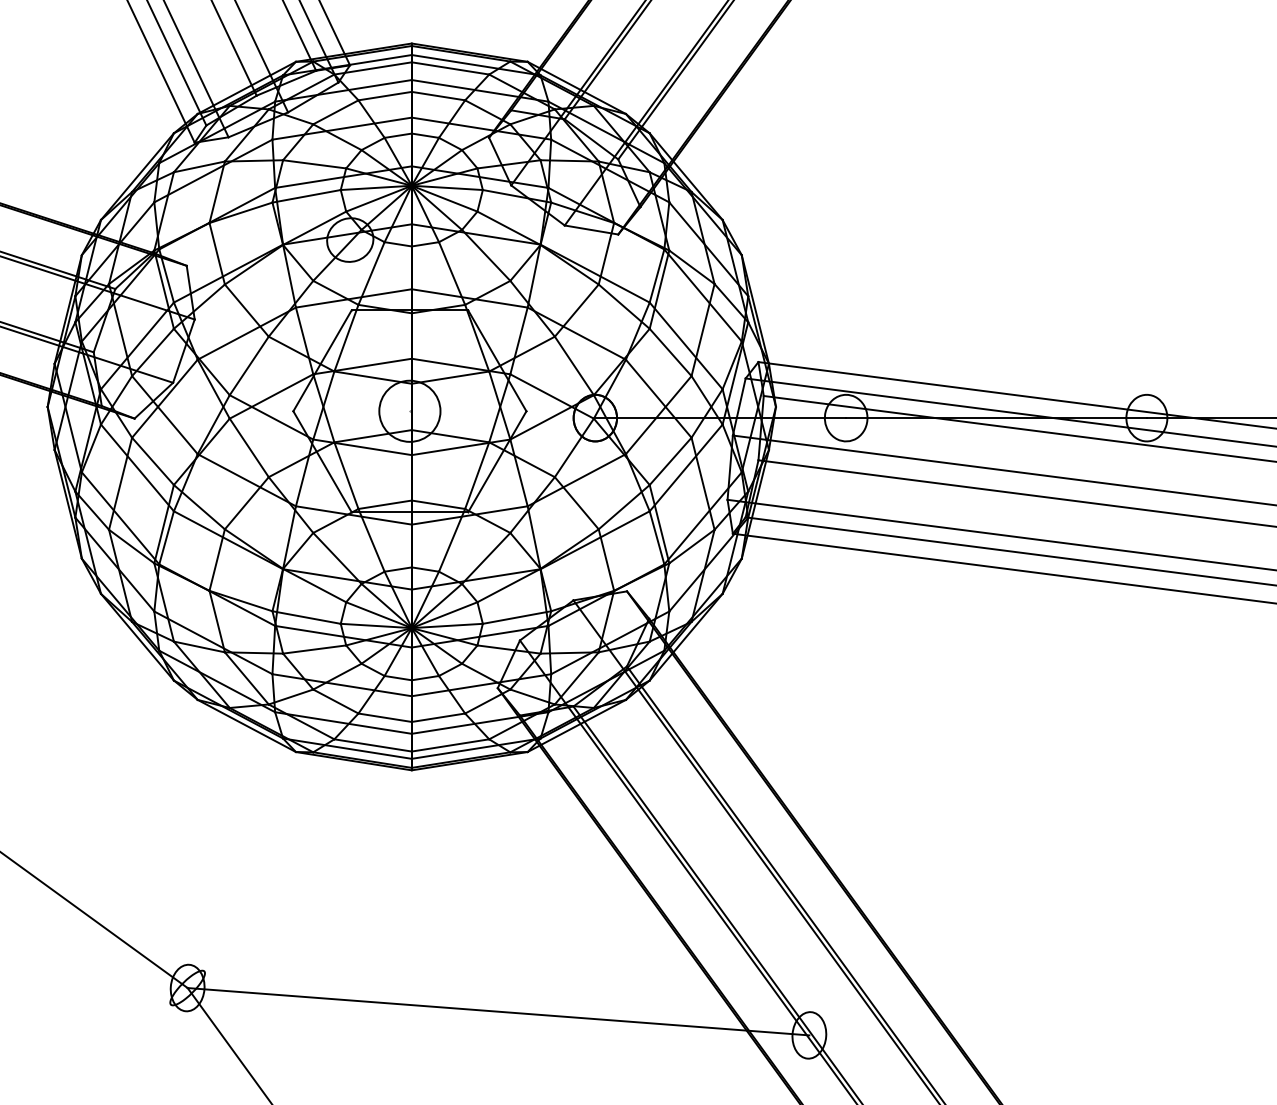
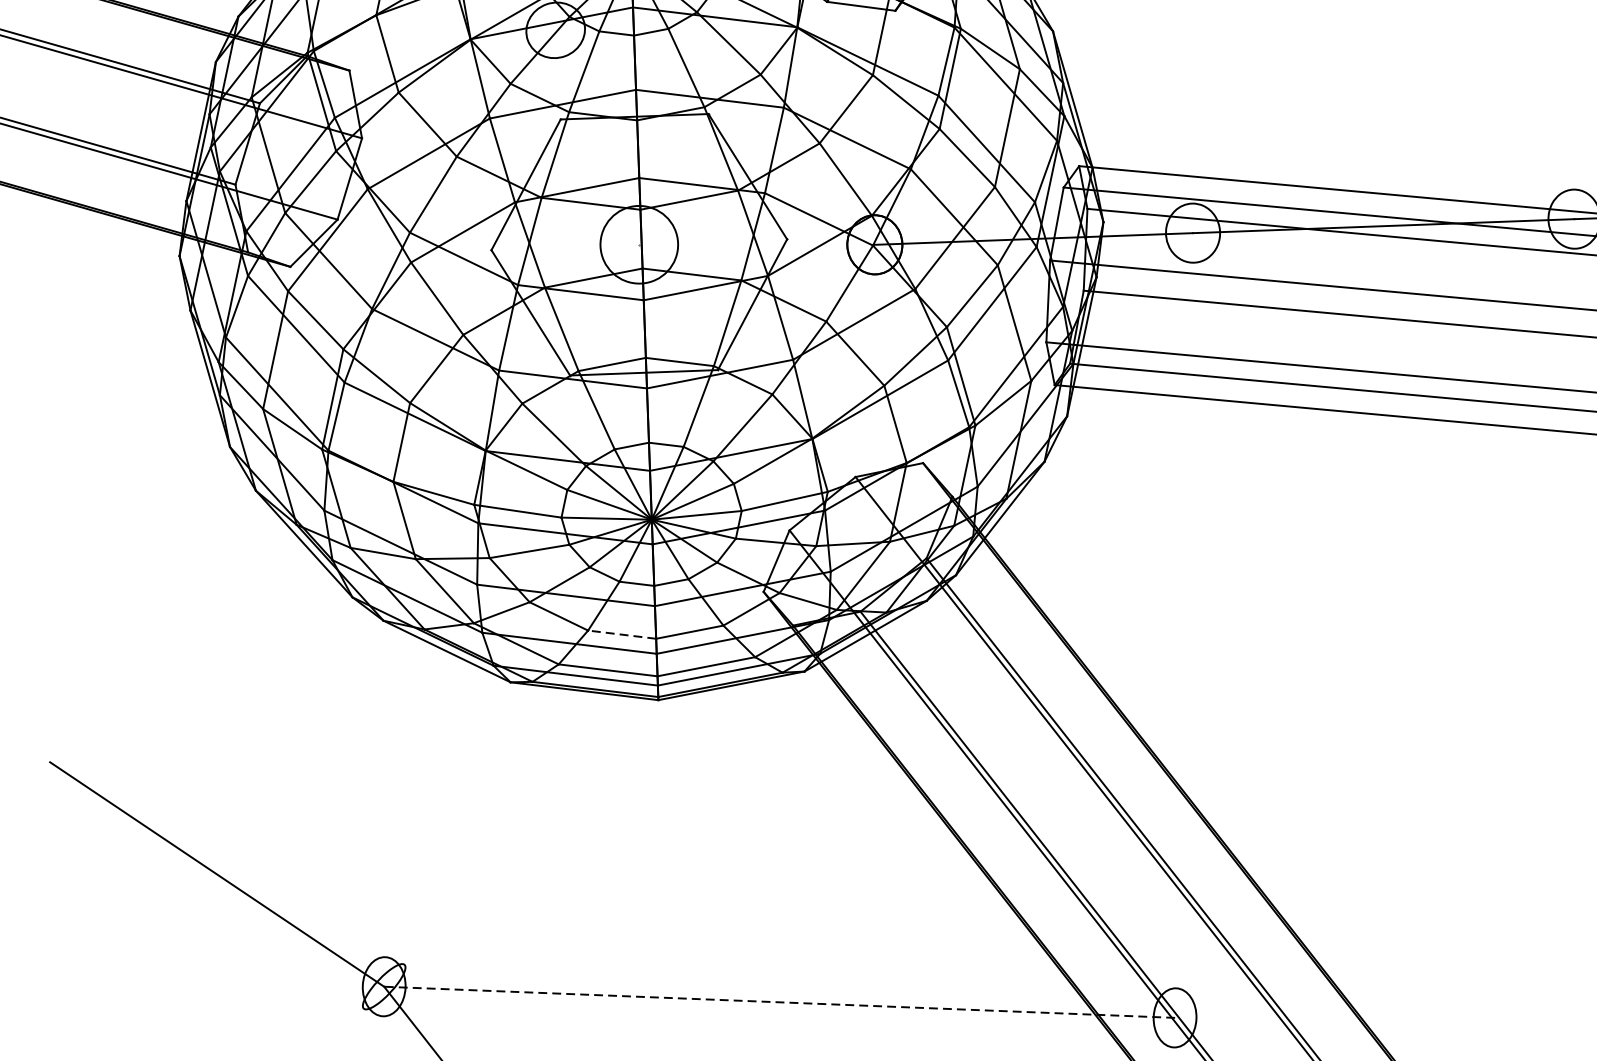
line: (385, 717) -> (622, 634), solid -> dashed
line: (498, 1011) -> (779, 1002), solid -> dashed

